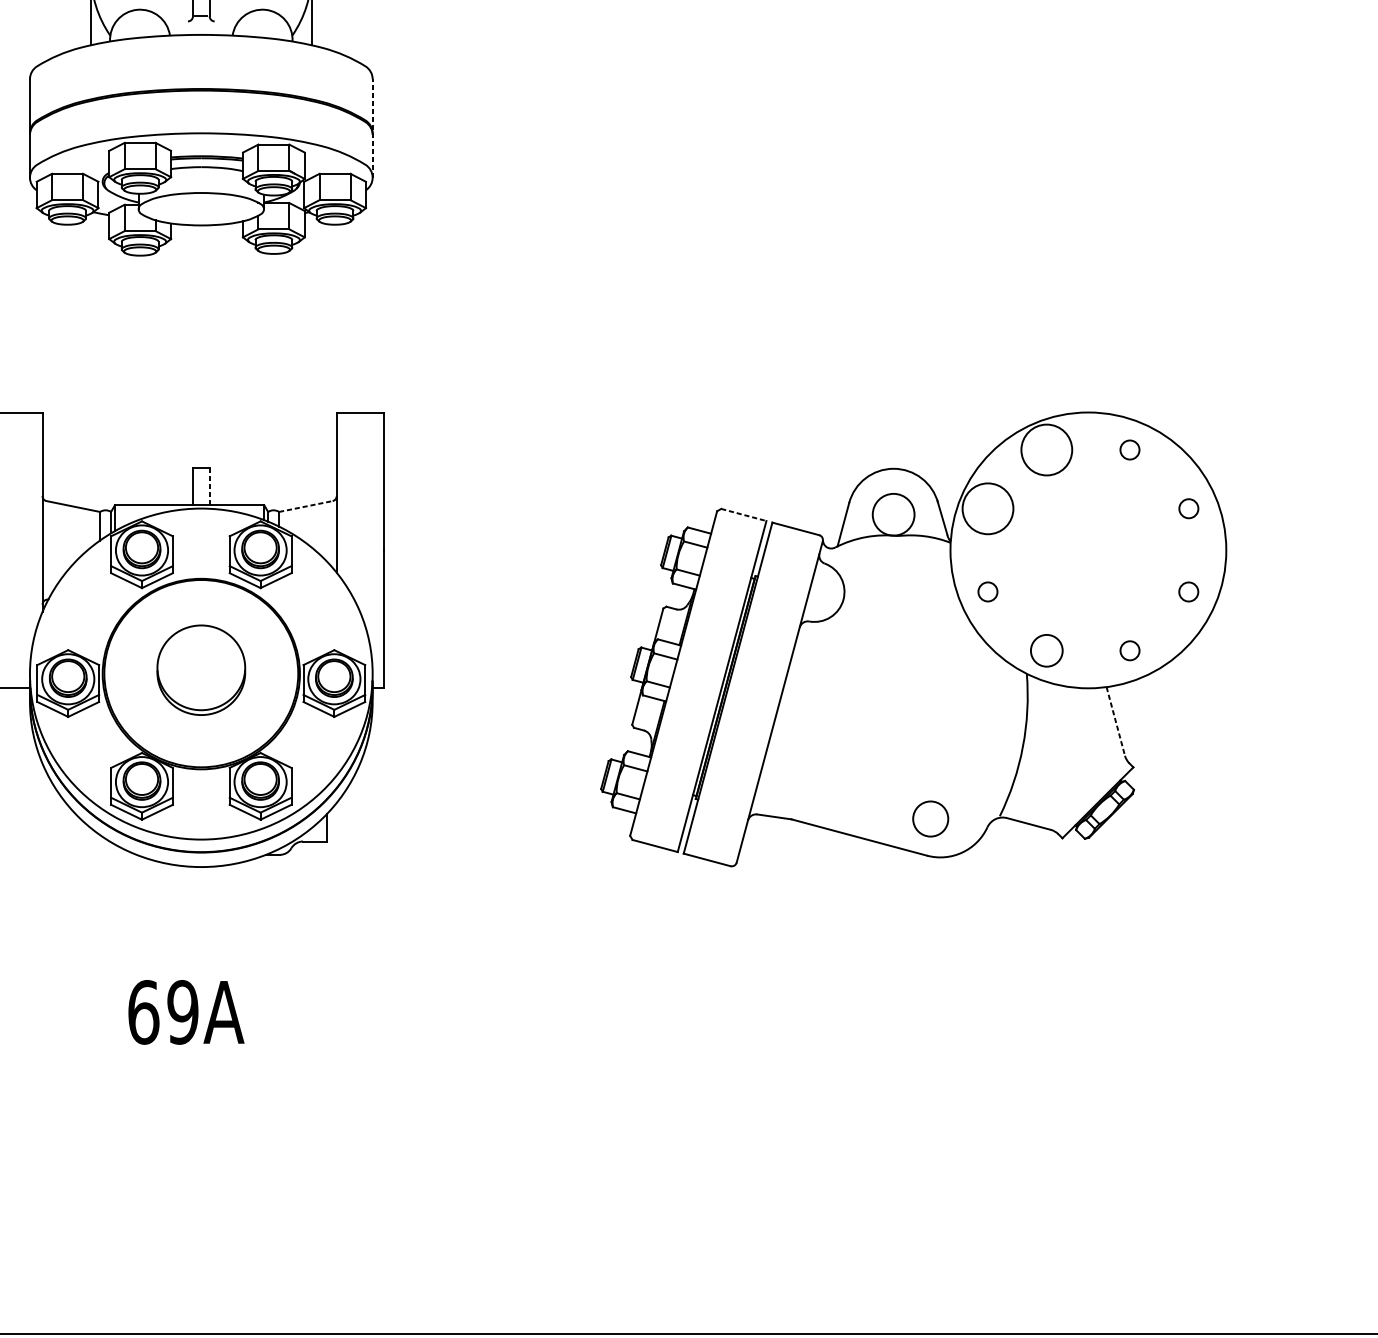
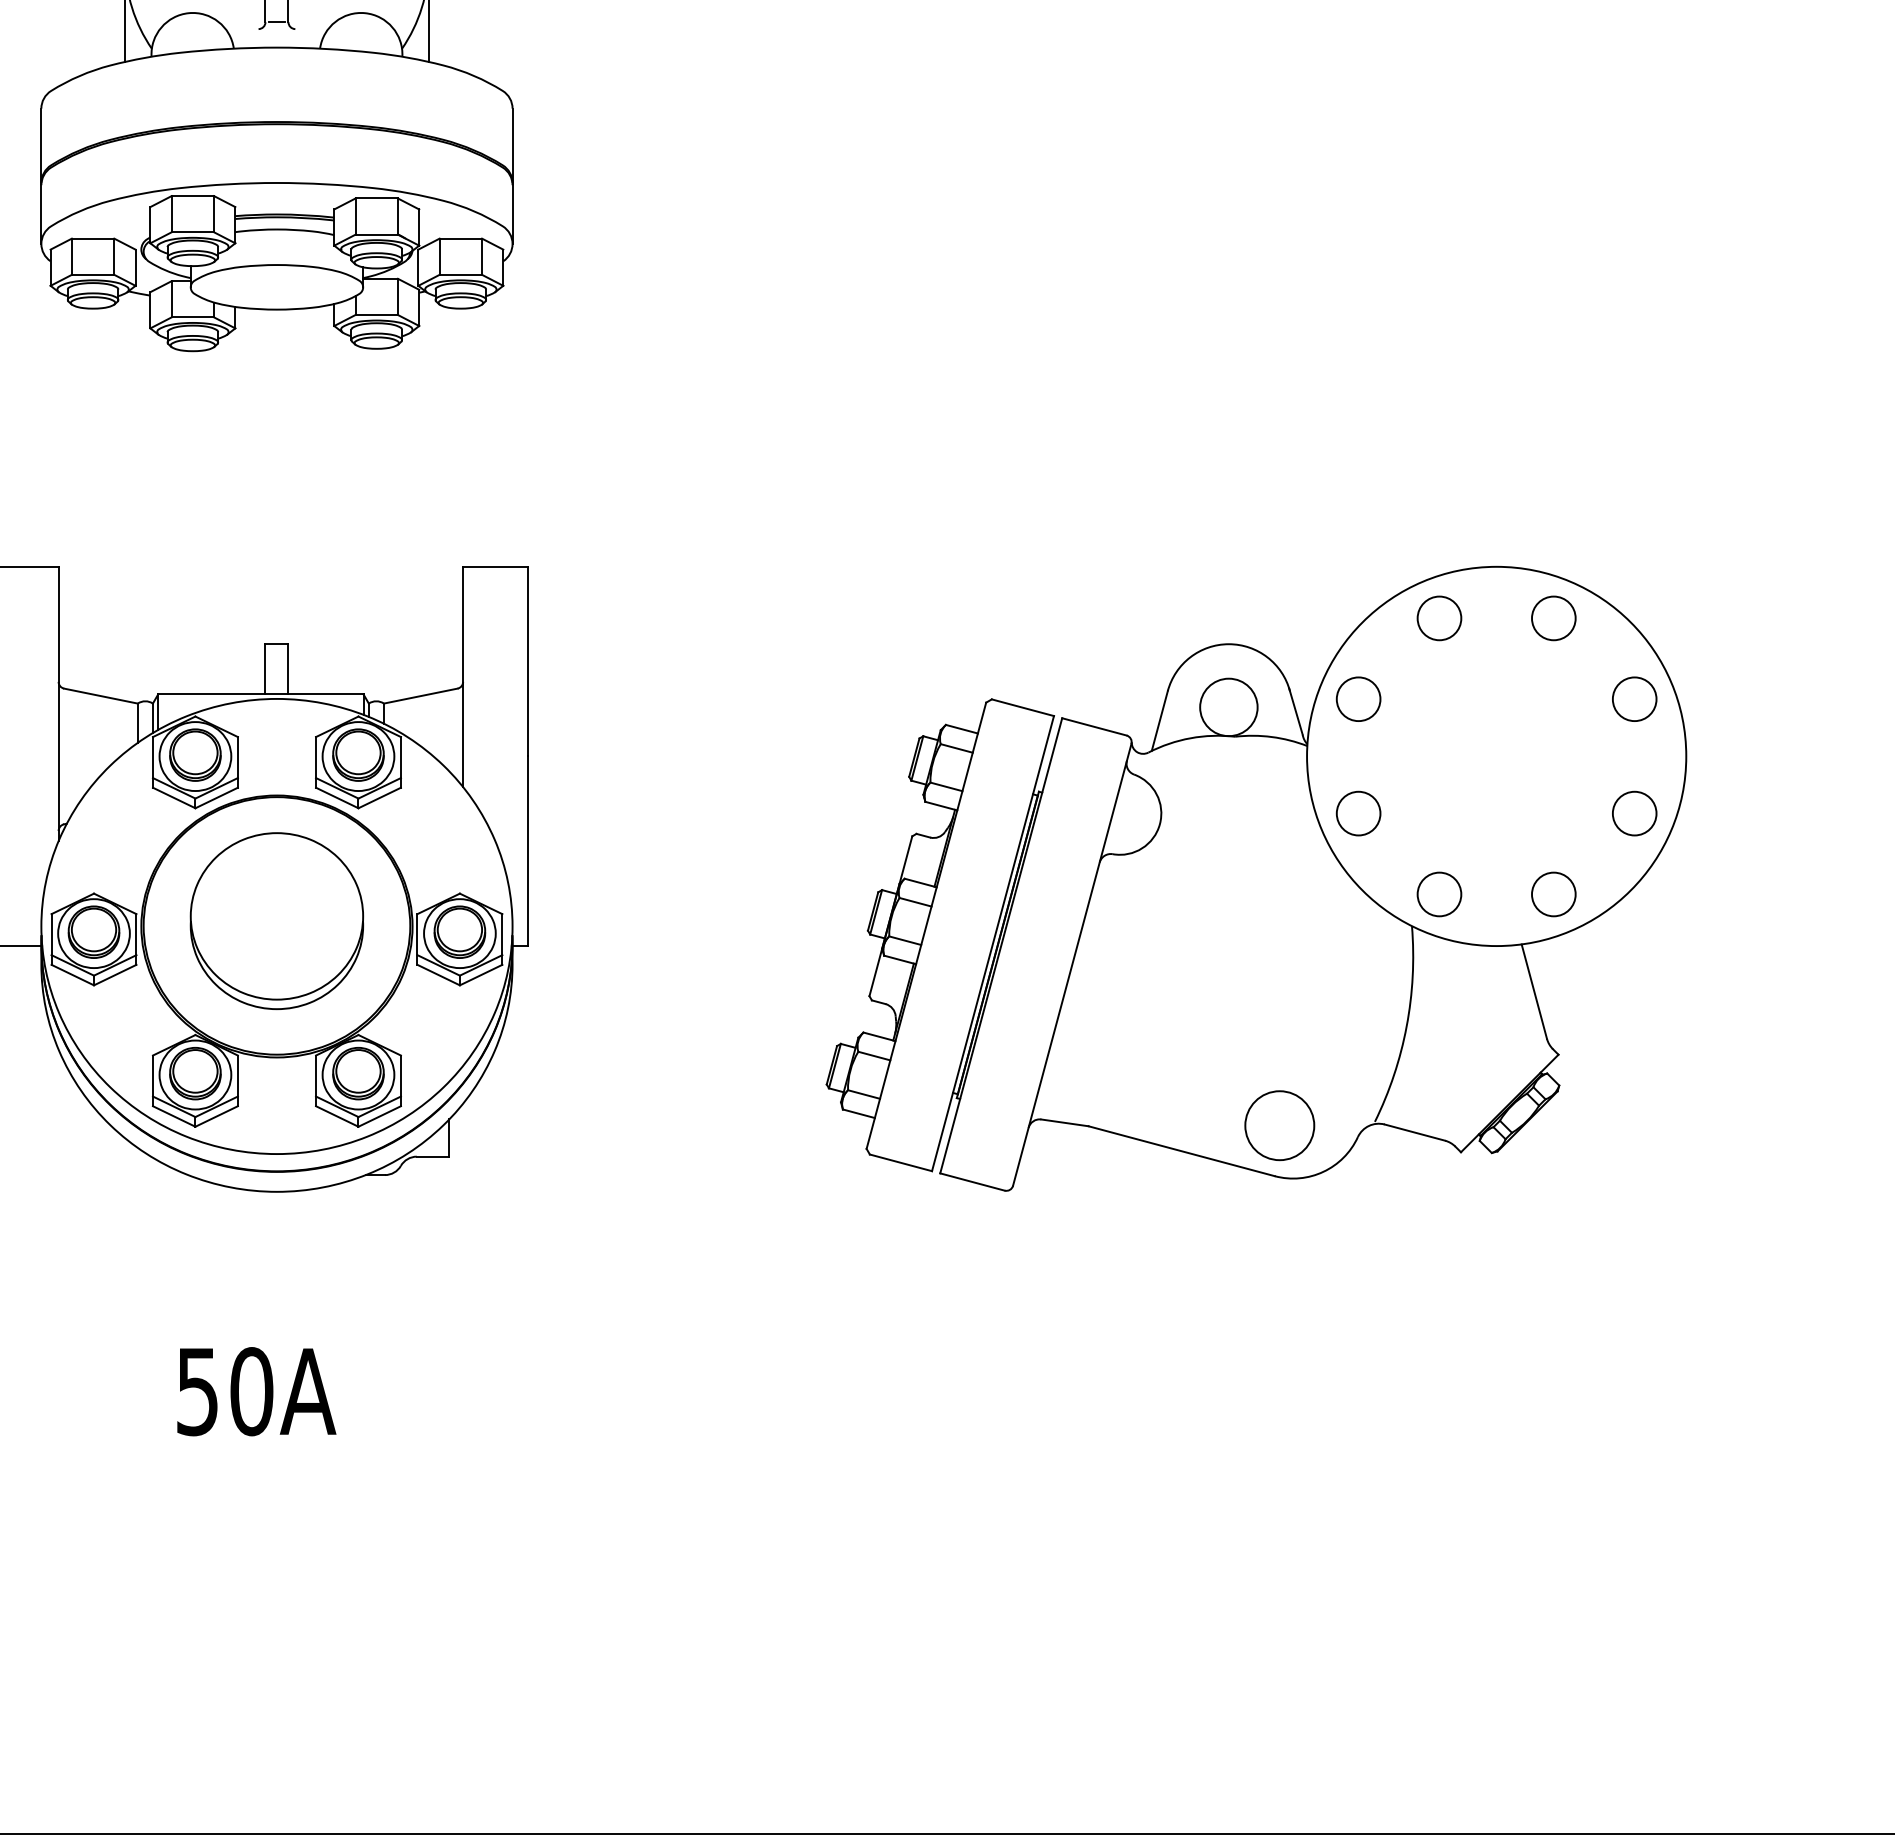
line: (372, 128) -> (512, 176), dashed -> solid
circle: (1046, 450) -> (1439, 618), size x0.62
circle: (1129, 450) -> (1553, 618), size x1.67
line: (209, 486) -> (288, 668), dashed -> solid
line: (305, 506) -> (420, 696), dashed -> solid
circle: (987, 508) -> (1358, 699), size x0.62
circle: (1188, 508) -> (1634, 698), size x1.67
line: (744, 514) -> (1023, 707), dashed -> solid
circle: (987, 591) -> (1358, 813), size x1.67
circle: (1188, 591) -> (1634, 813), size x1.67
circle: (1129, 650) -> (1553, 894), size x1.67
part: (200, 670) -> (276, 921), size x1.43
line: (1115, 721) -> (1534, 991), dashed -> solid
circle: (930, 818) -> (1279, 1125), size x1.43
text: (163, 1012) -> (224, 1391), 69A -> 50A

